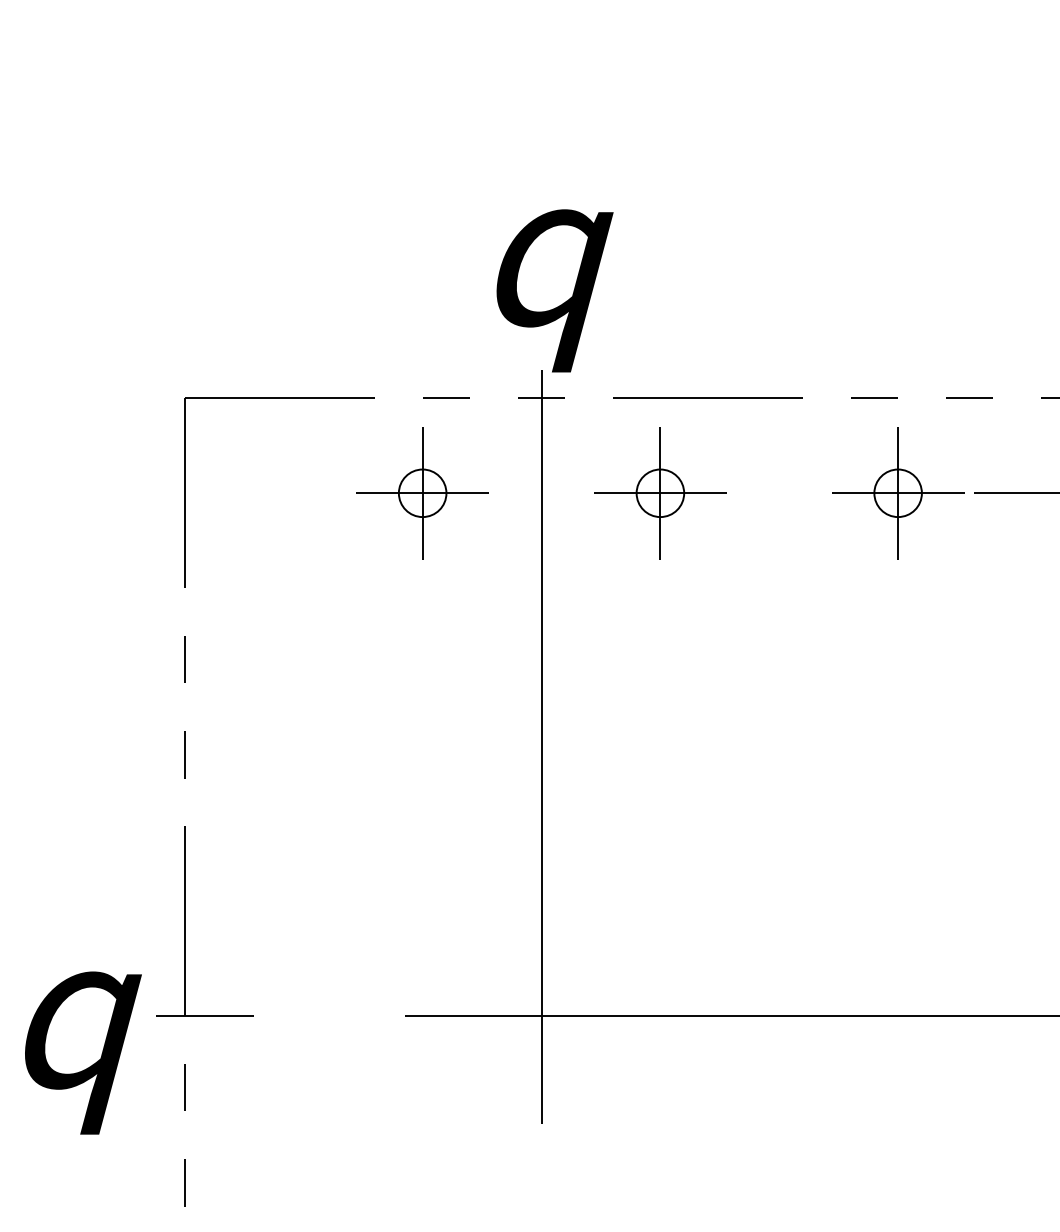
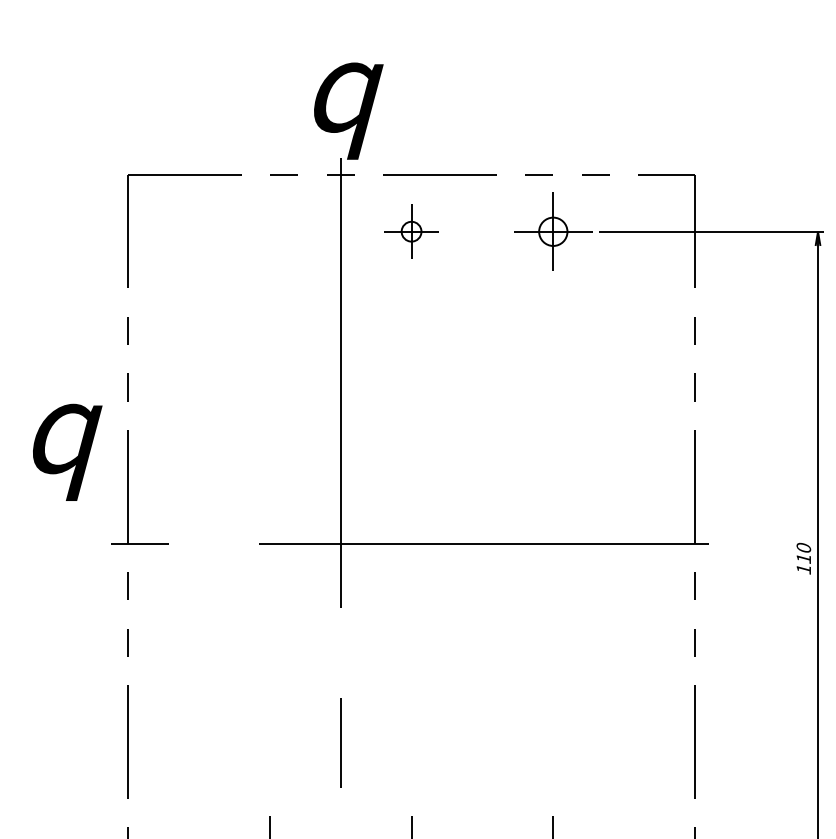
part: (421, 492) -> (269, 231), removed
part: (660, 492) -> (411, 231), size x0.7
text: (83, 1051) -> (67, 451), moved

